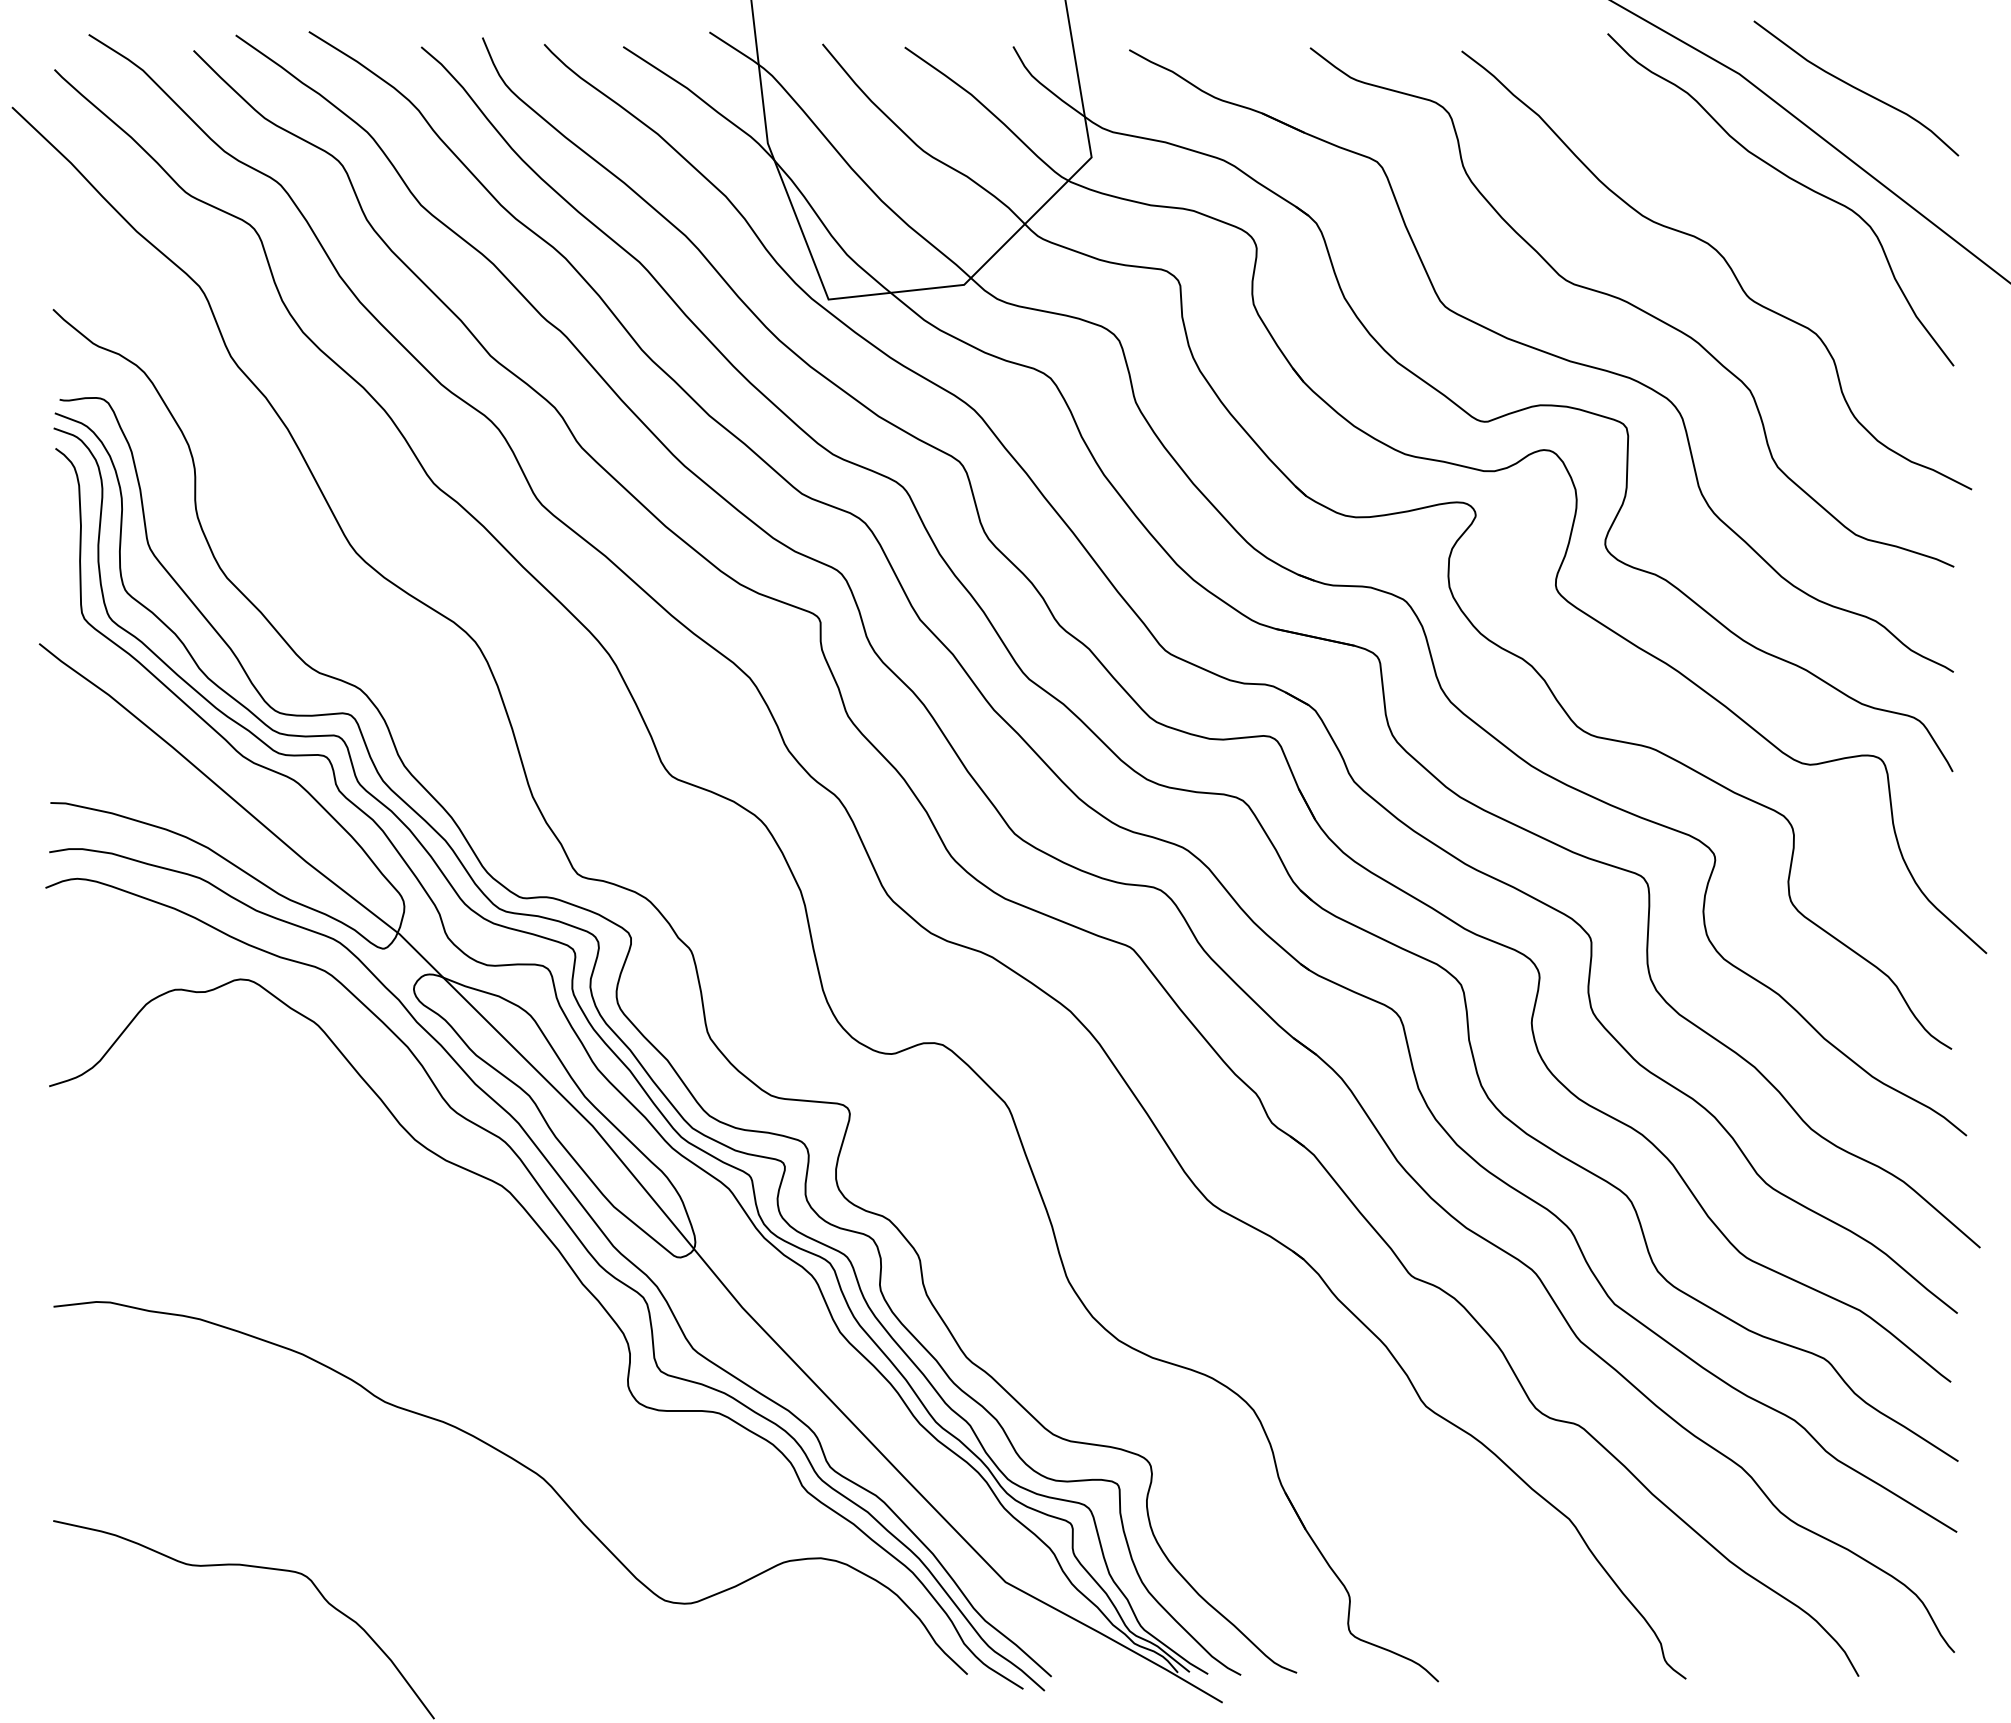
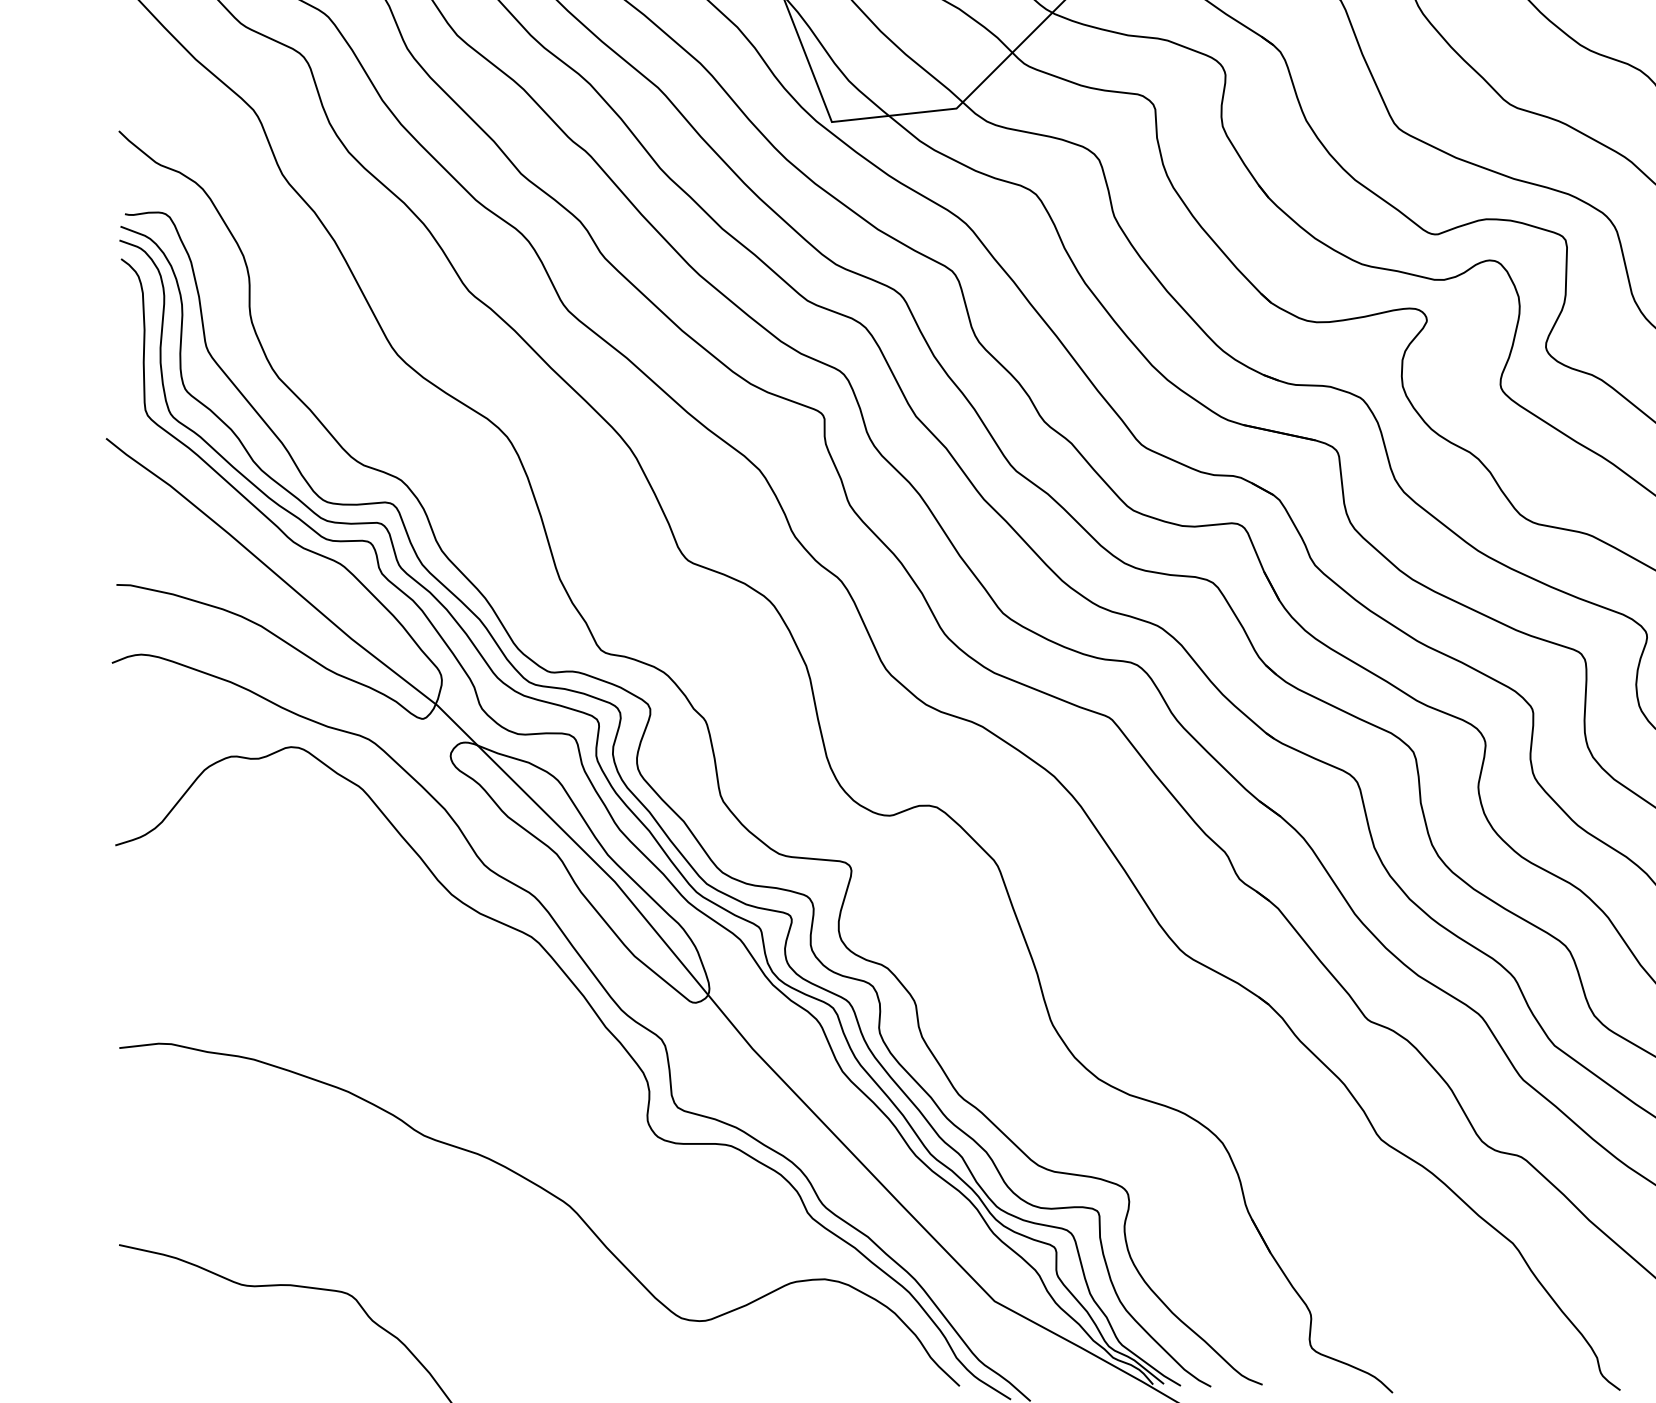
curve: (596, 1226) -> (618, 974), removed

